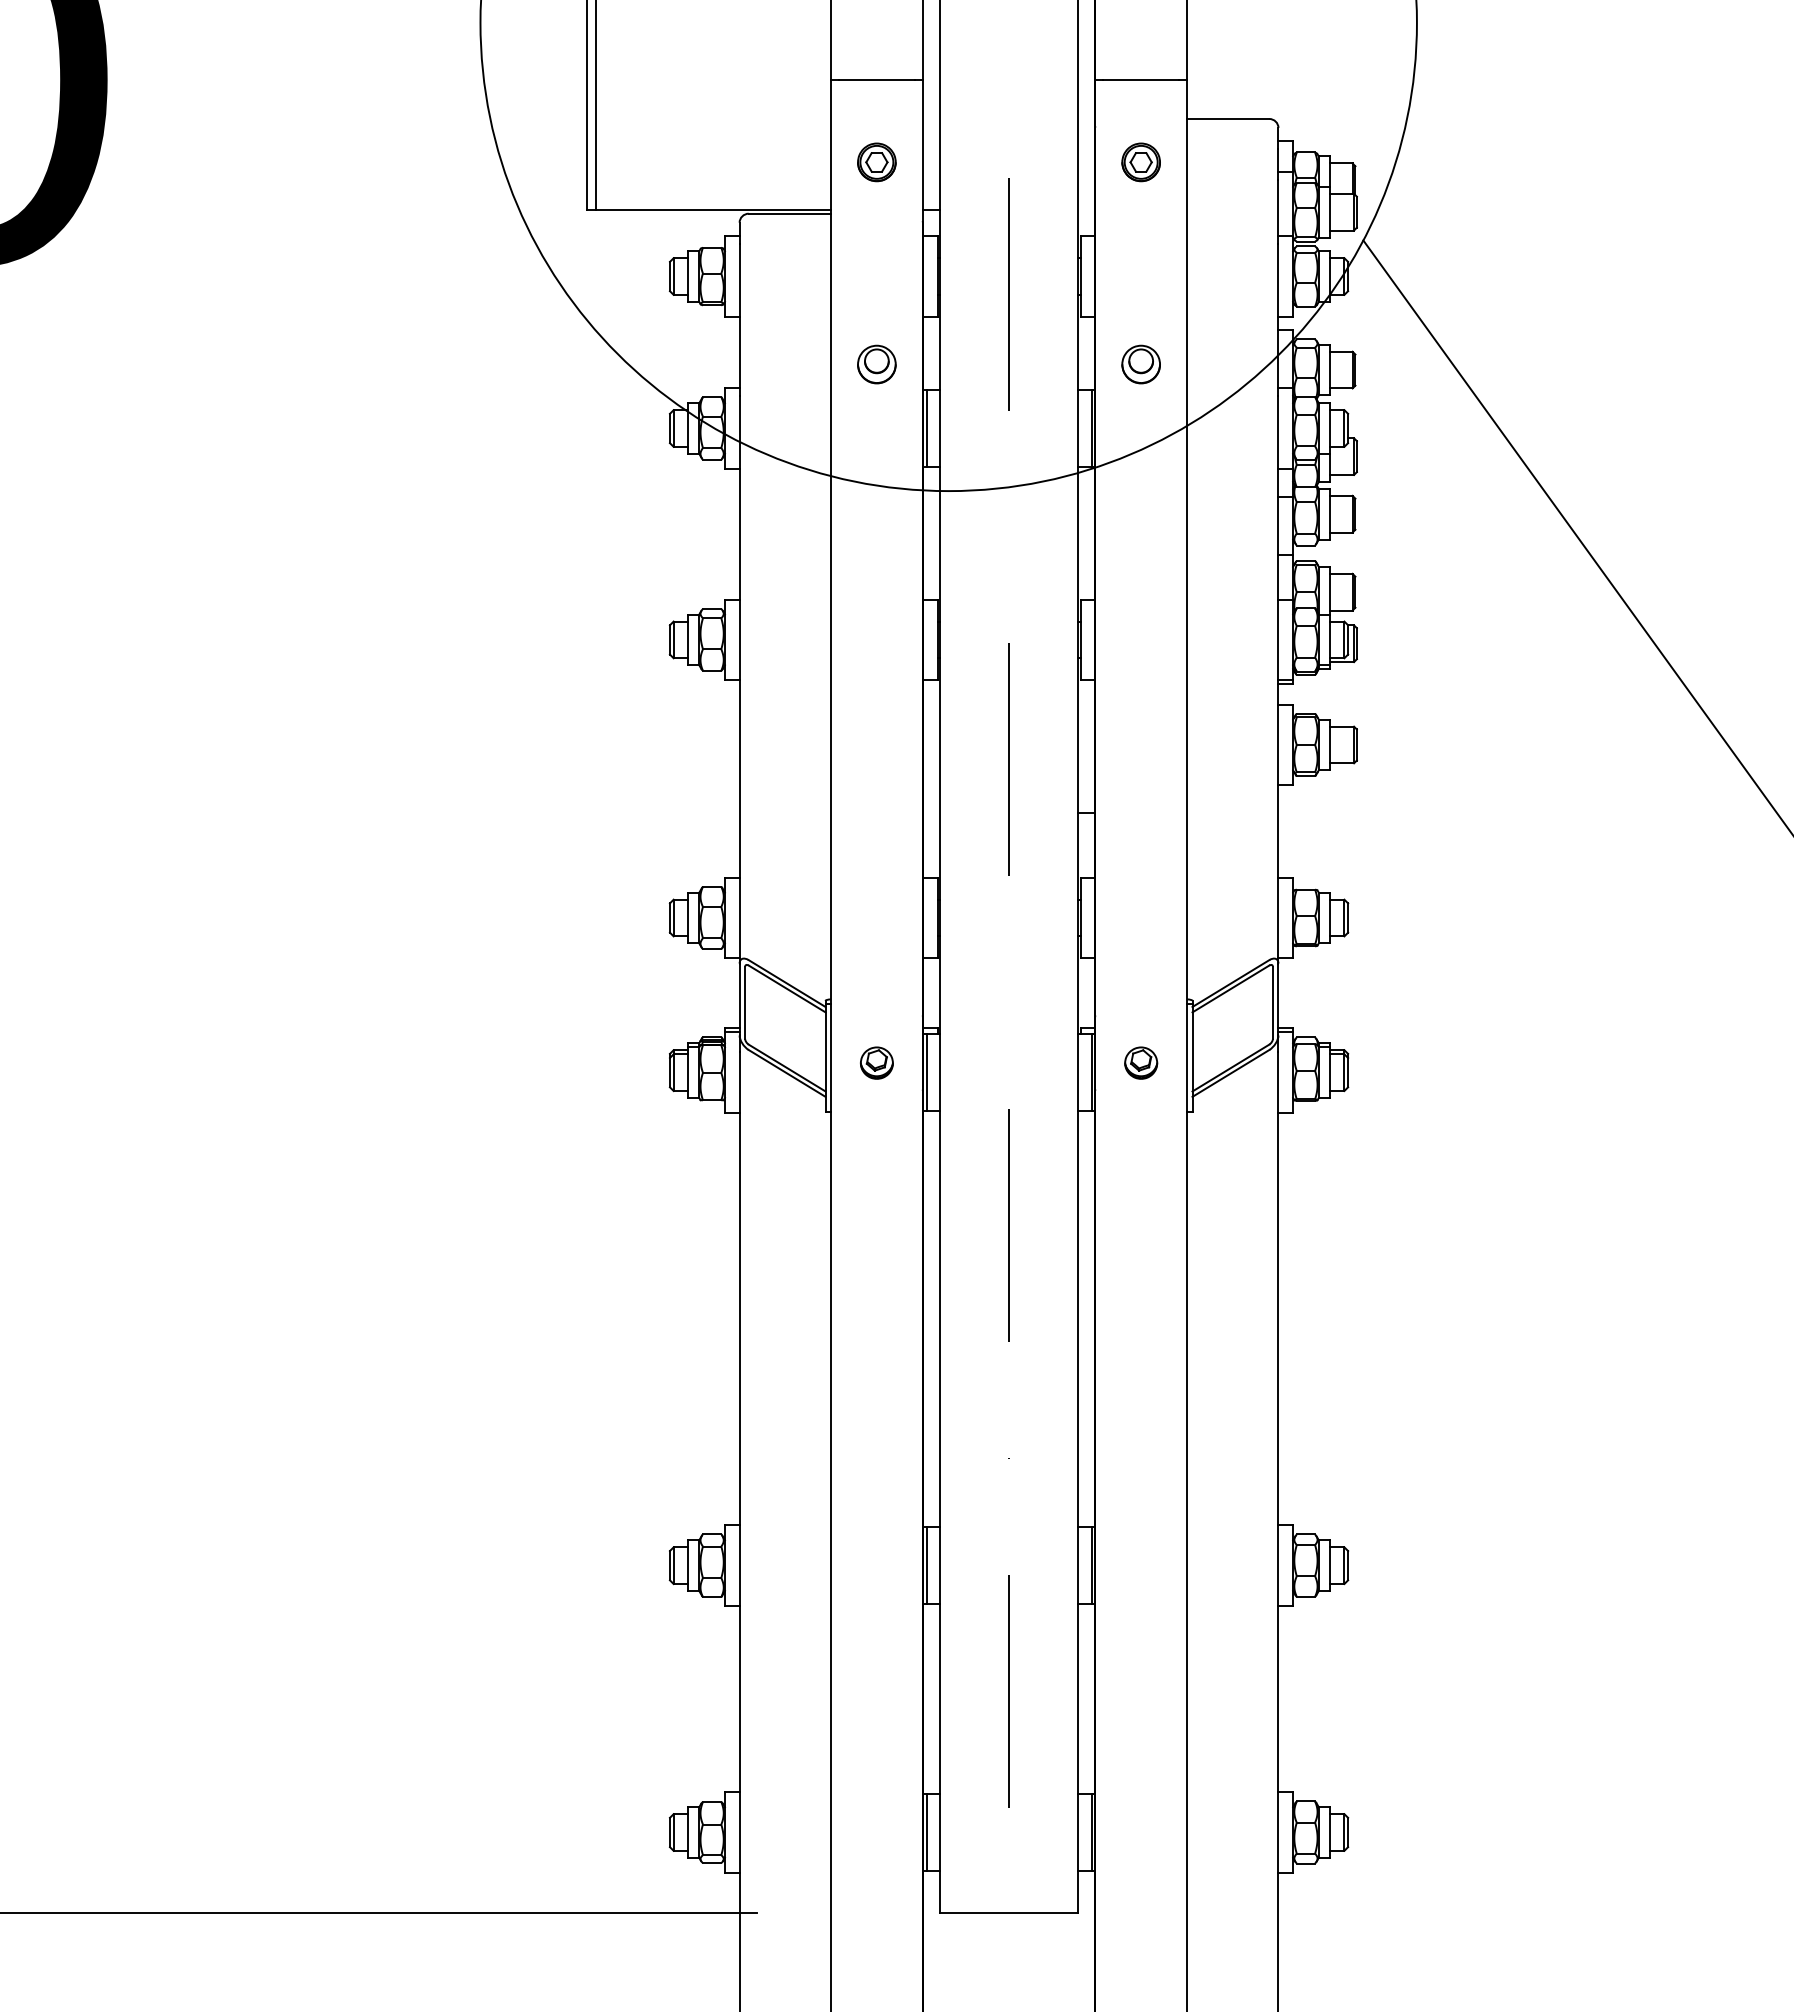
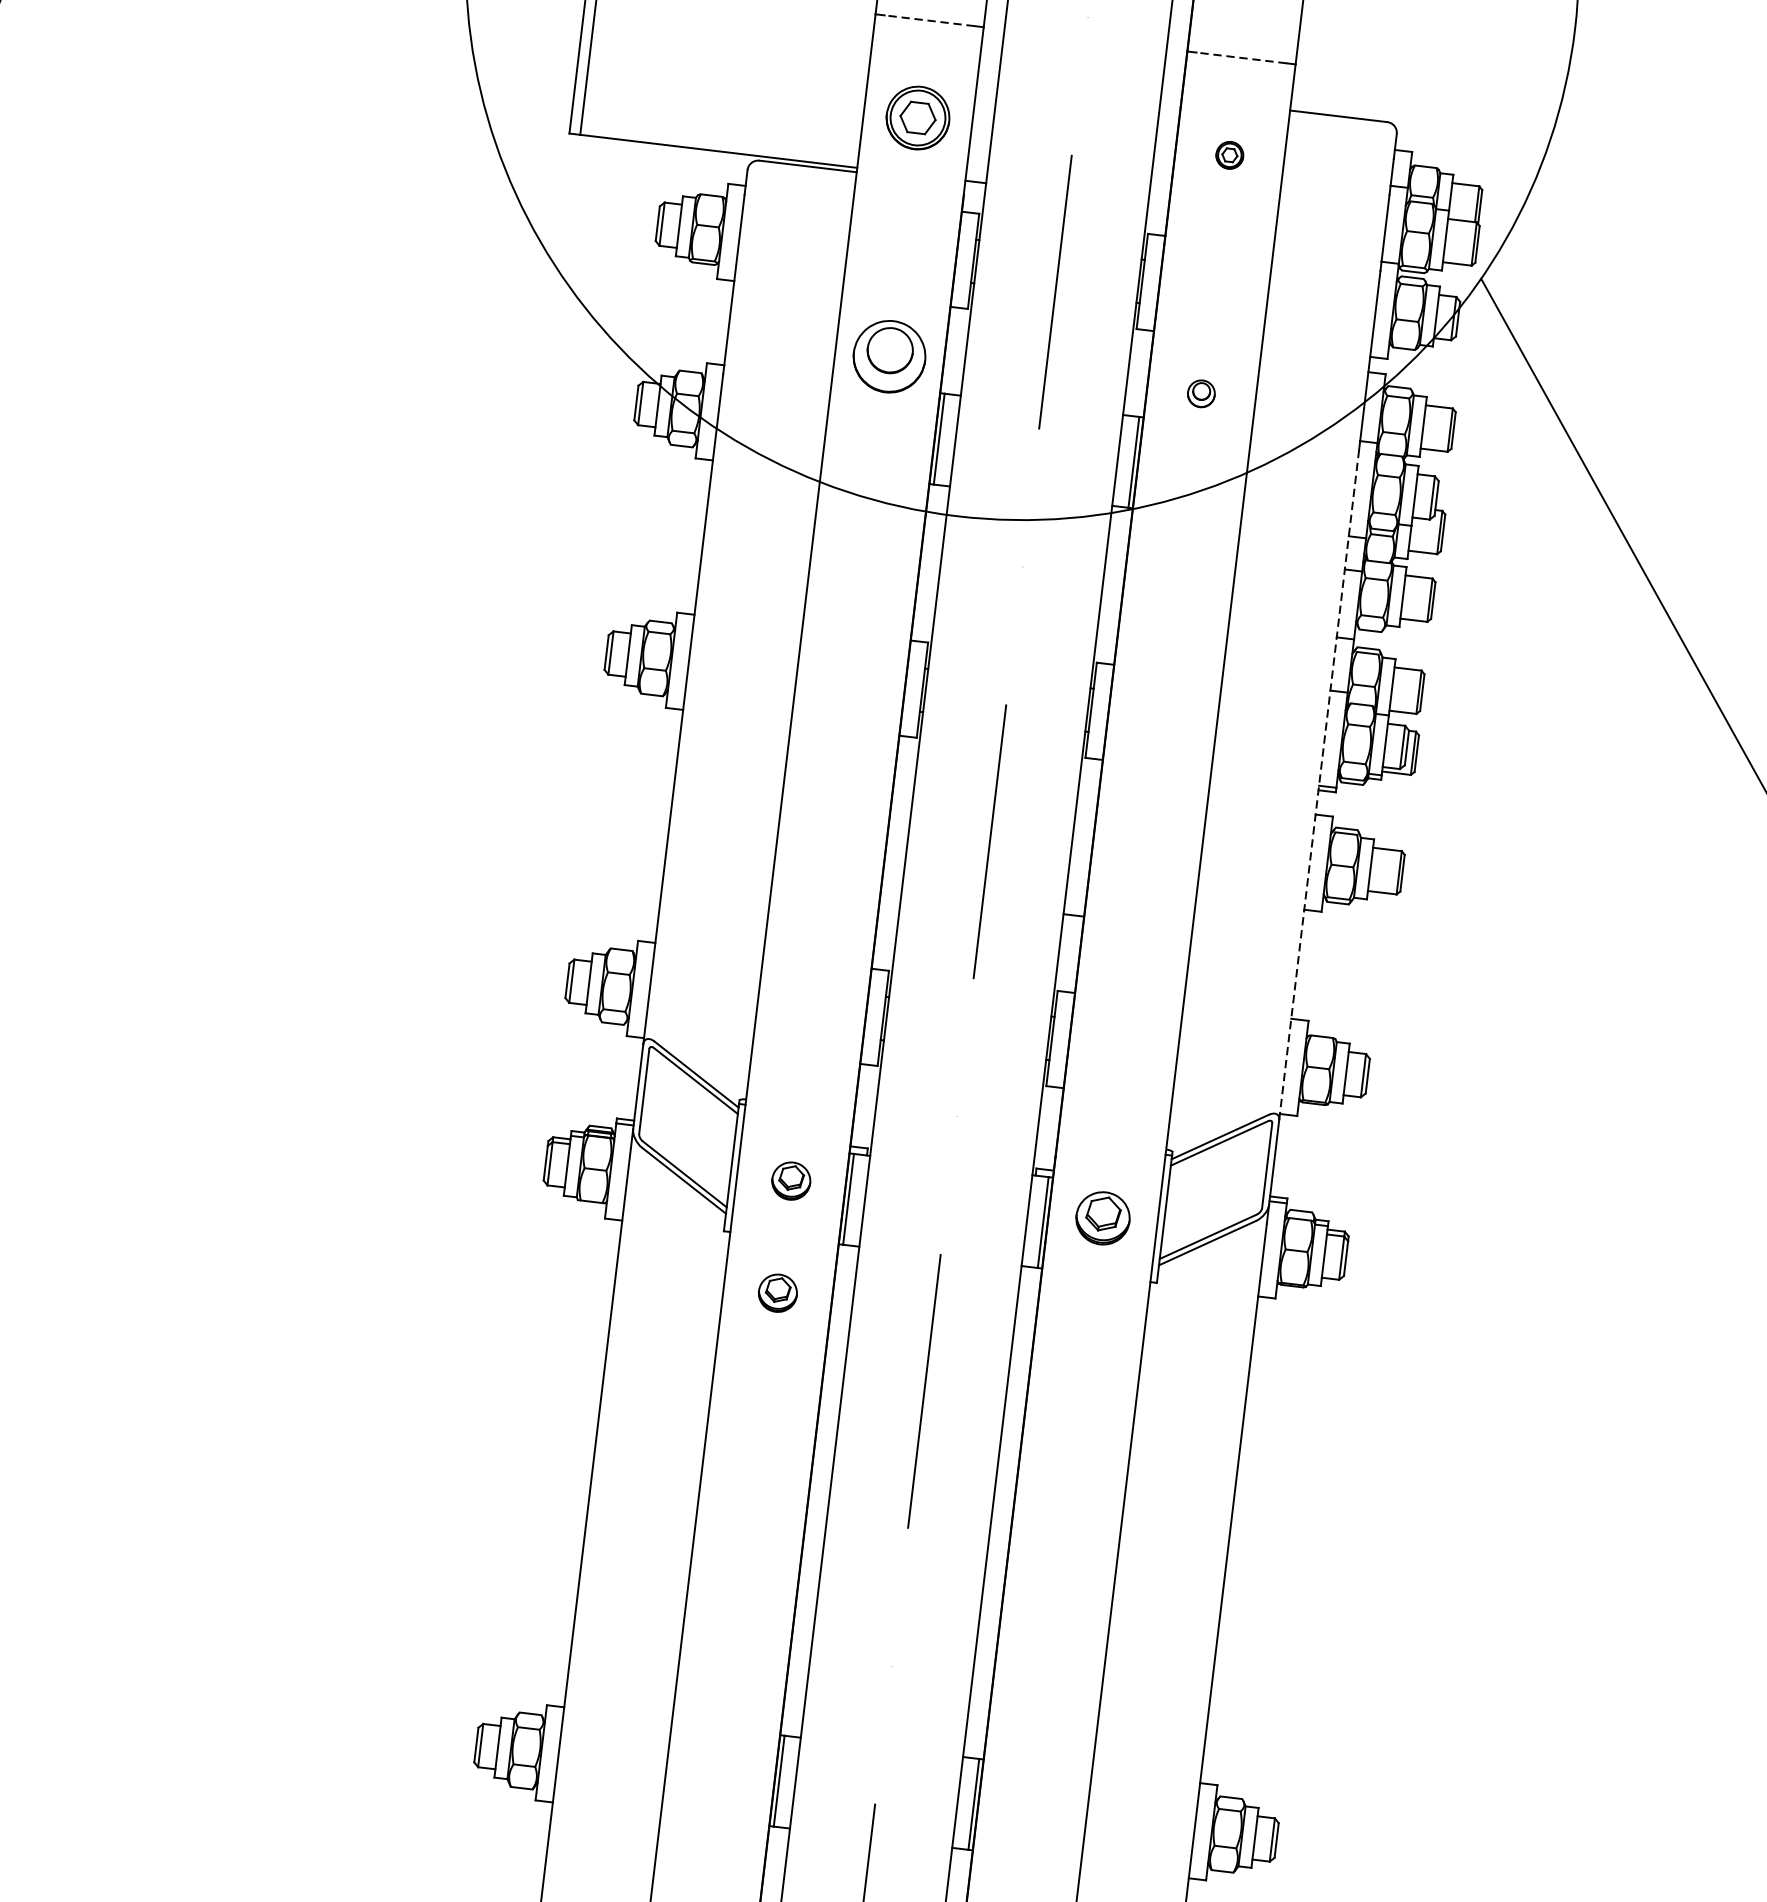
line: (876, 79) -> (929, 20), solid -> dashed
line: (1140, 79) -> (1240, 57), solid -> dashed
part: (876, 162) -> (917, 118), size x1.4
part: (1140, 162) -> (1229, 155), size x0.6
part: (876, 364) -> (889, 356), size x1.6
part: (1140, 364) -> (1200, 393), size x0.6
line: (1278, 679) -> (1319, 784), solid -> dashed
part: (1141, 1062) -> (1103, 1217), size x1.4
part: (876, 1157) -> (777, 1292), added

